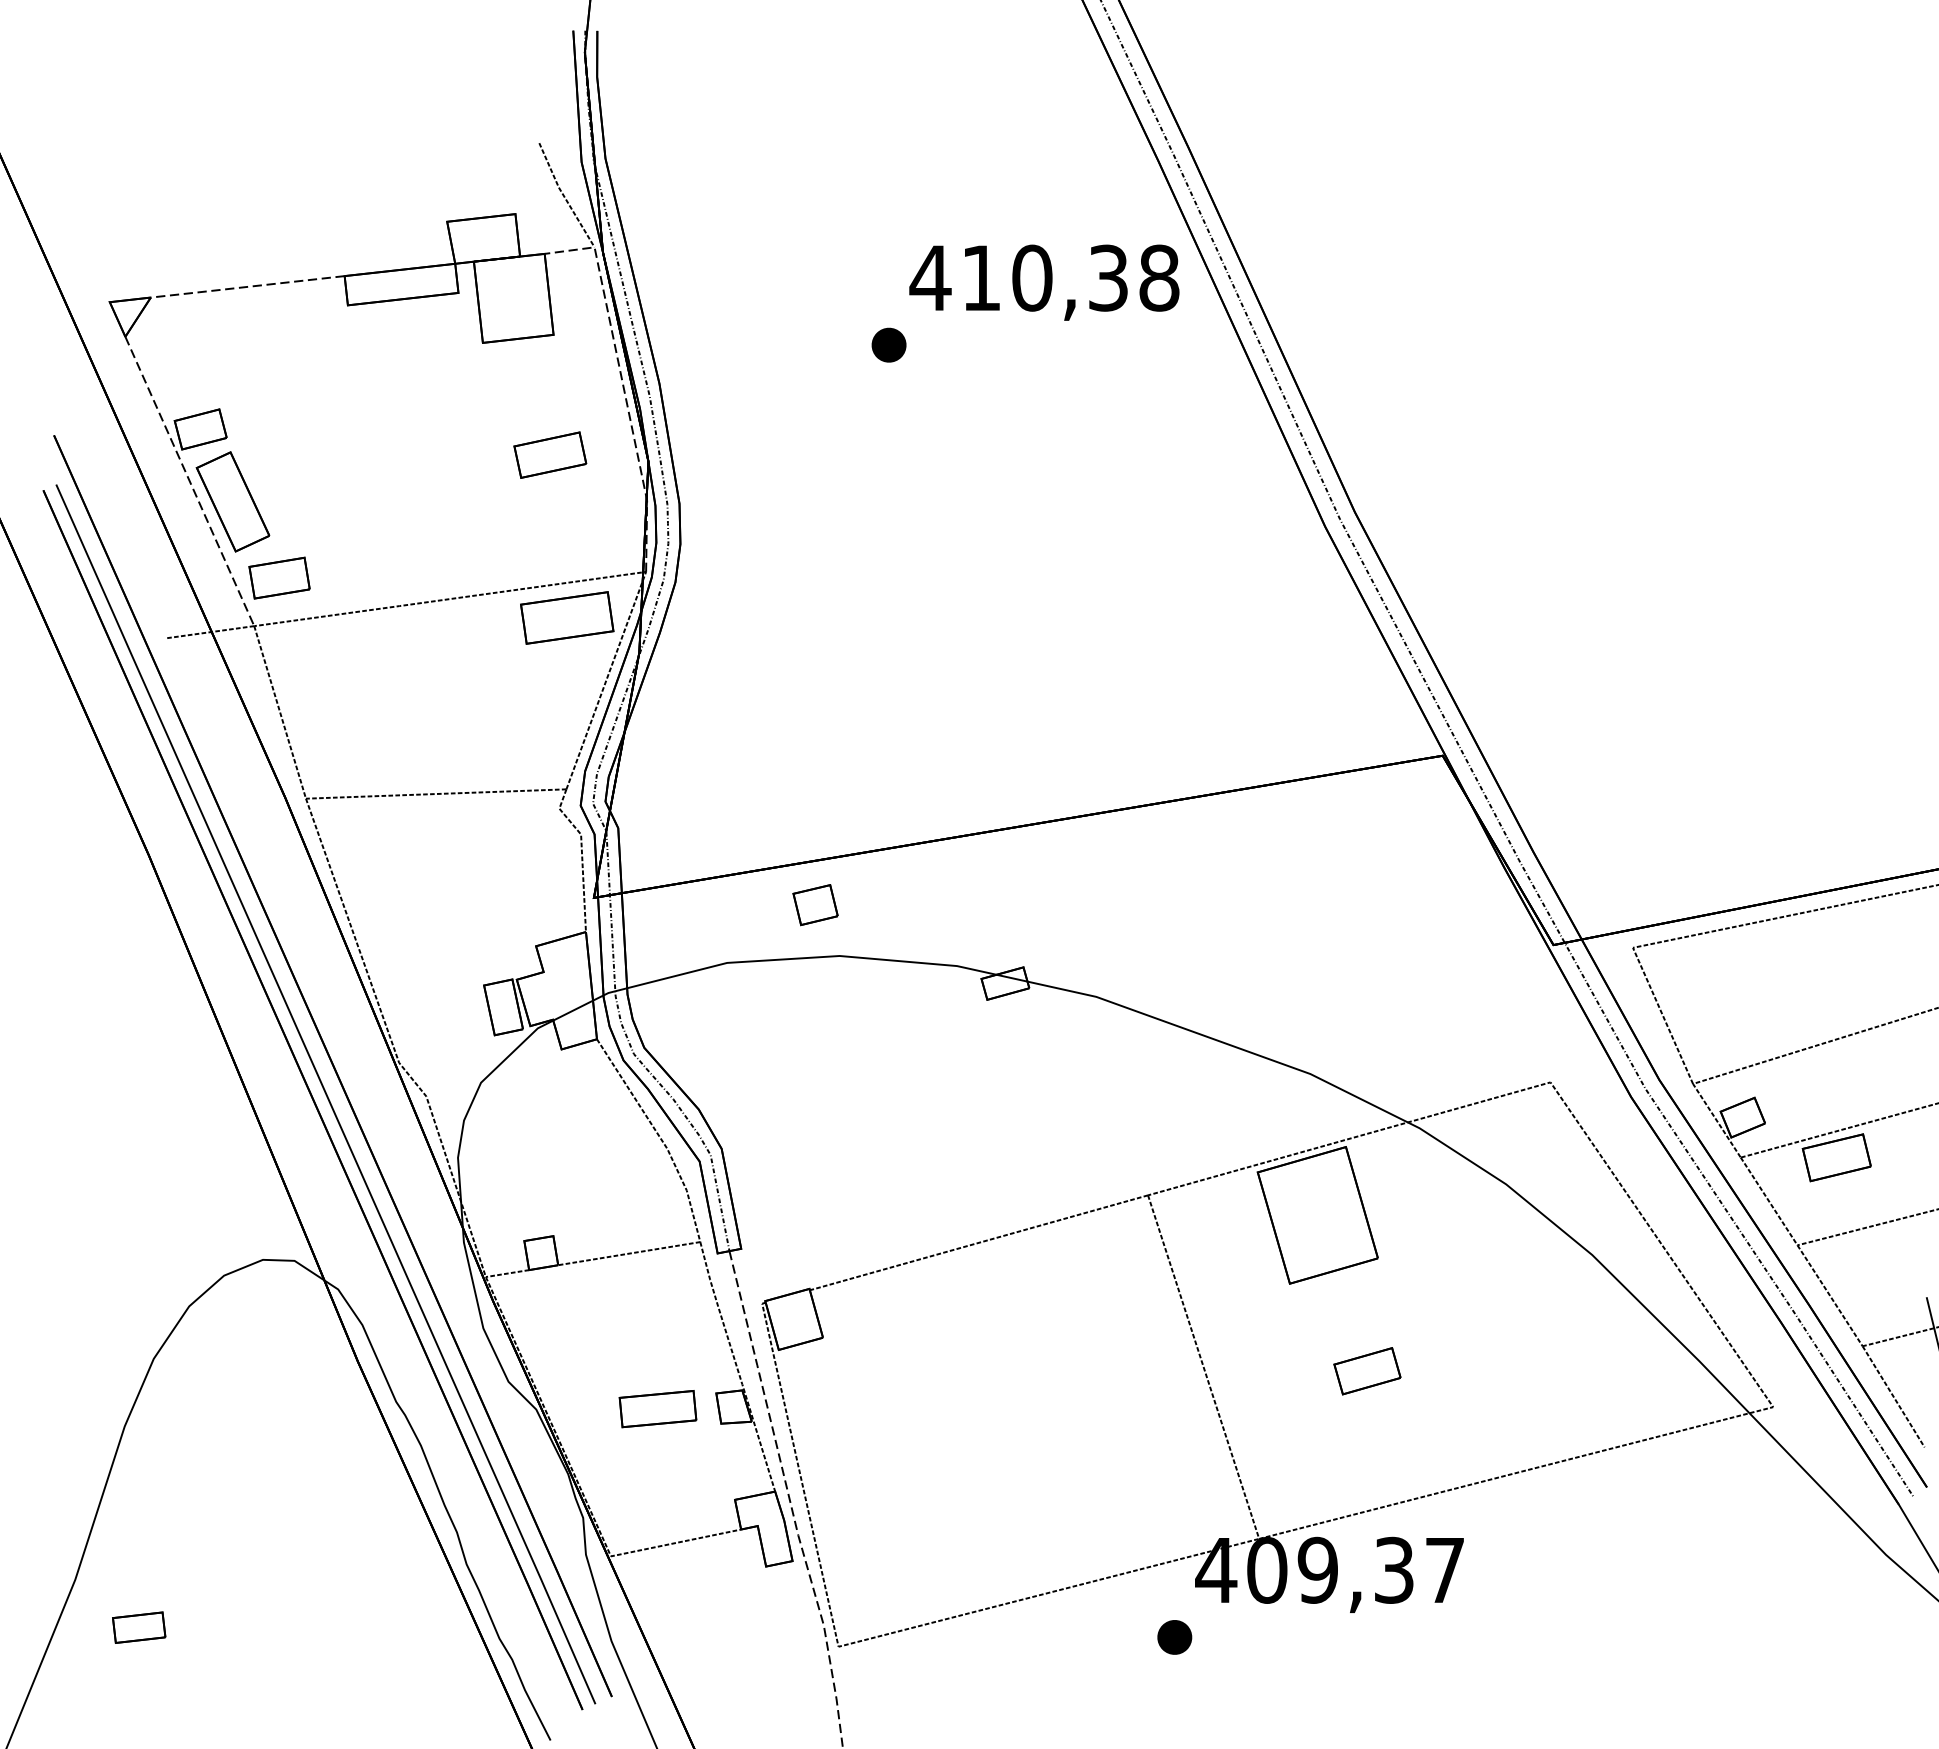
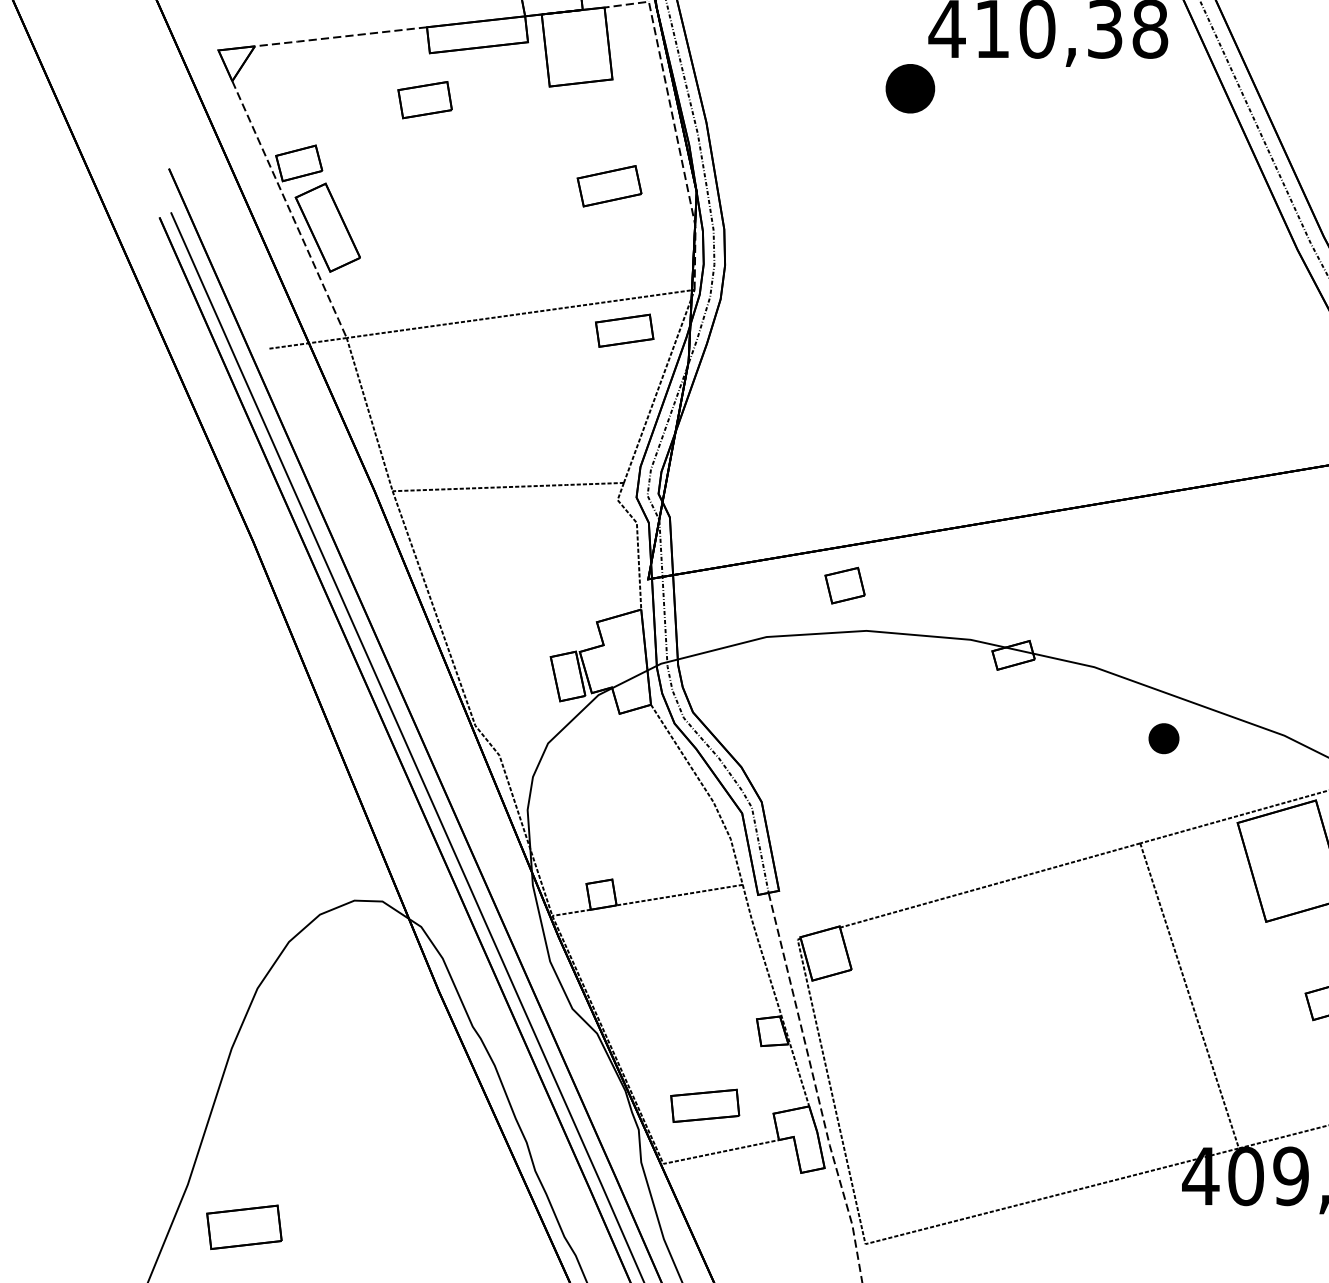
part: (888, 344) -> (909, 87), size x1.6
part: (279, 577) -> (425, 99), moved
part: (567, 617) -> (624, 330), size x0.7
part: (657, 1409) -> (704, 1106), moved
part: (139, 1627) -> (244, 1227), size x1.6
part: (1174, 1637) -> (1163, 738), moved

